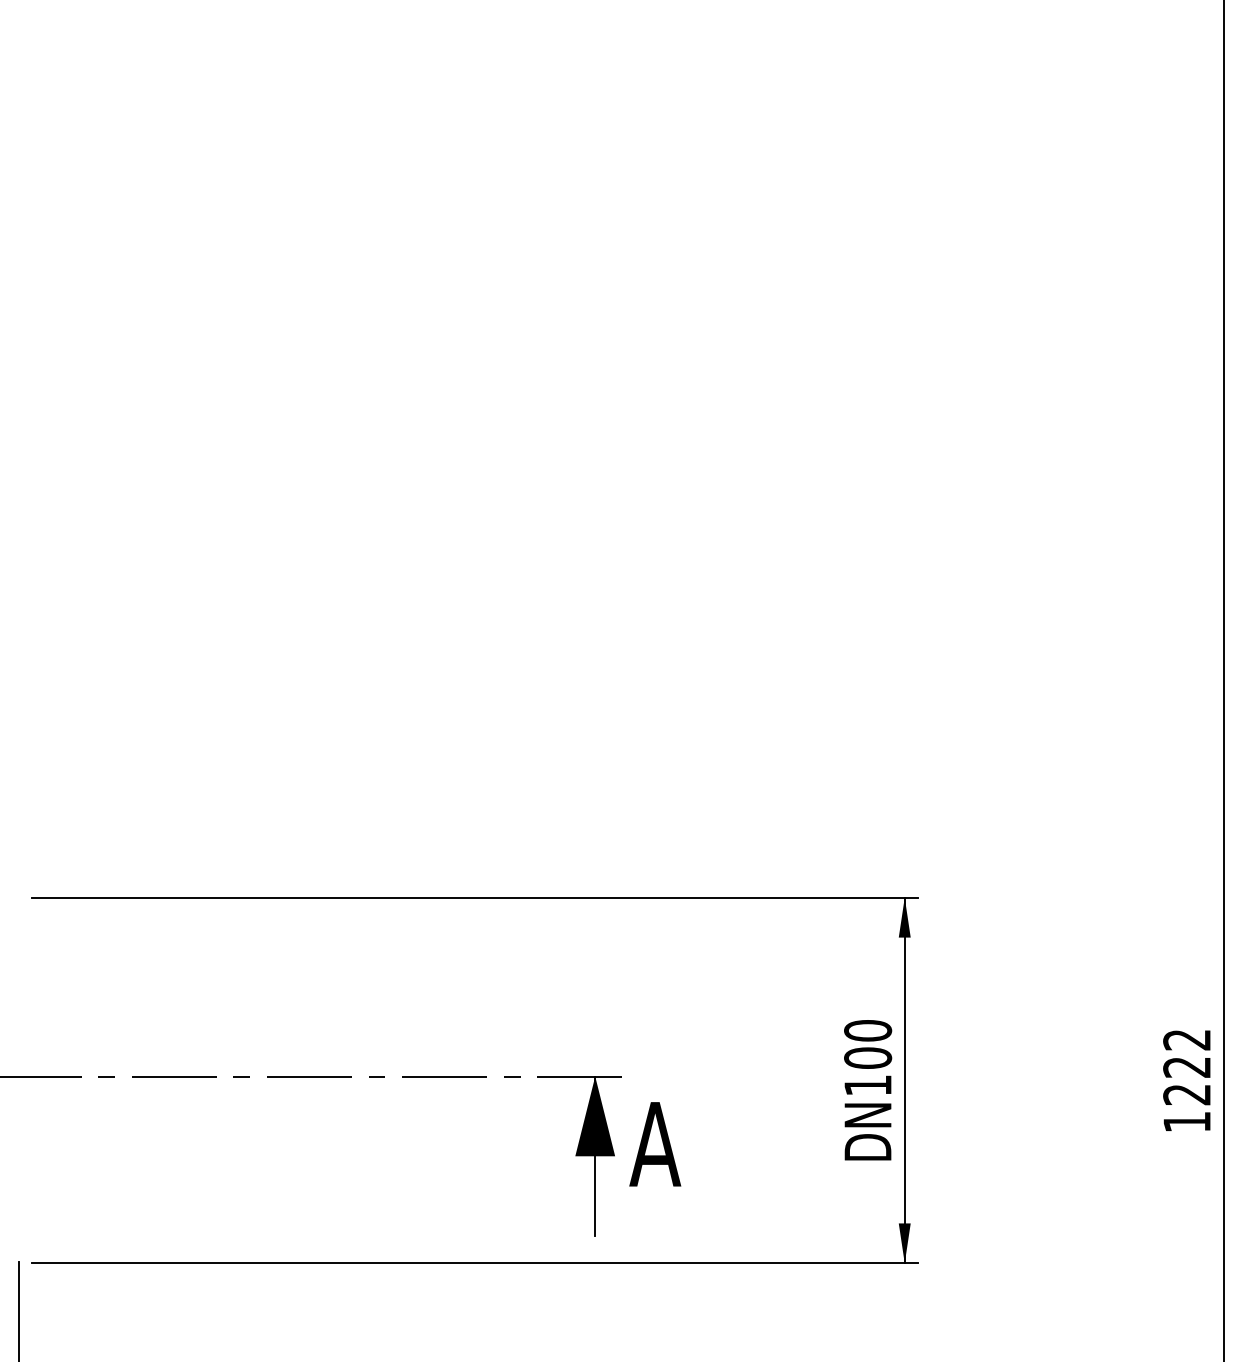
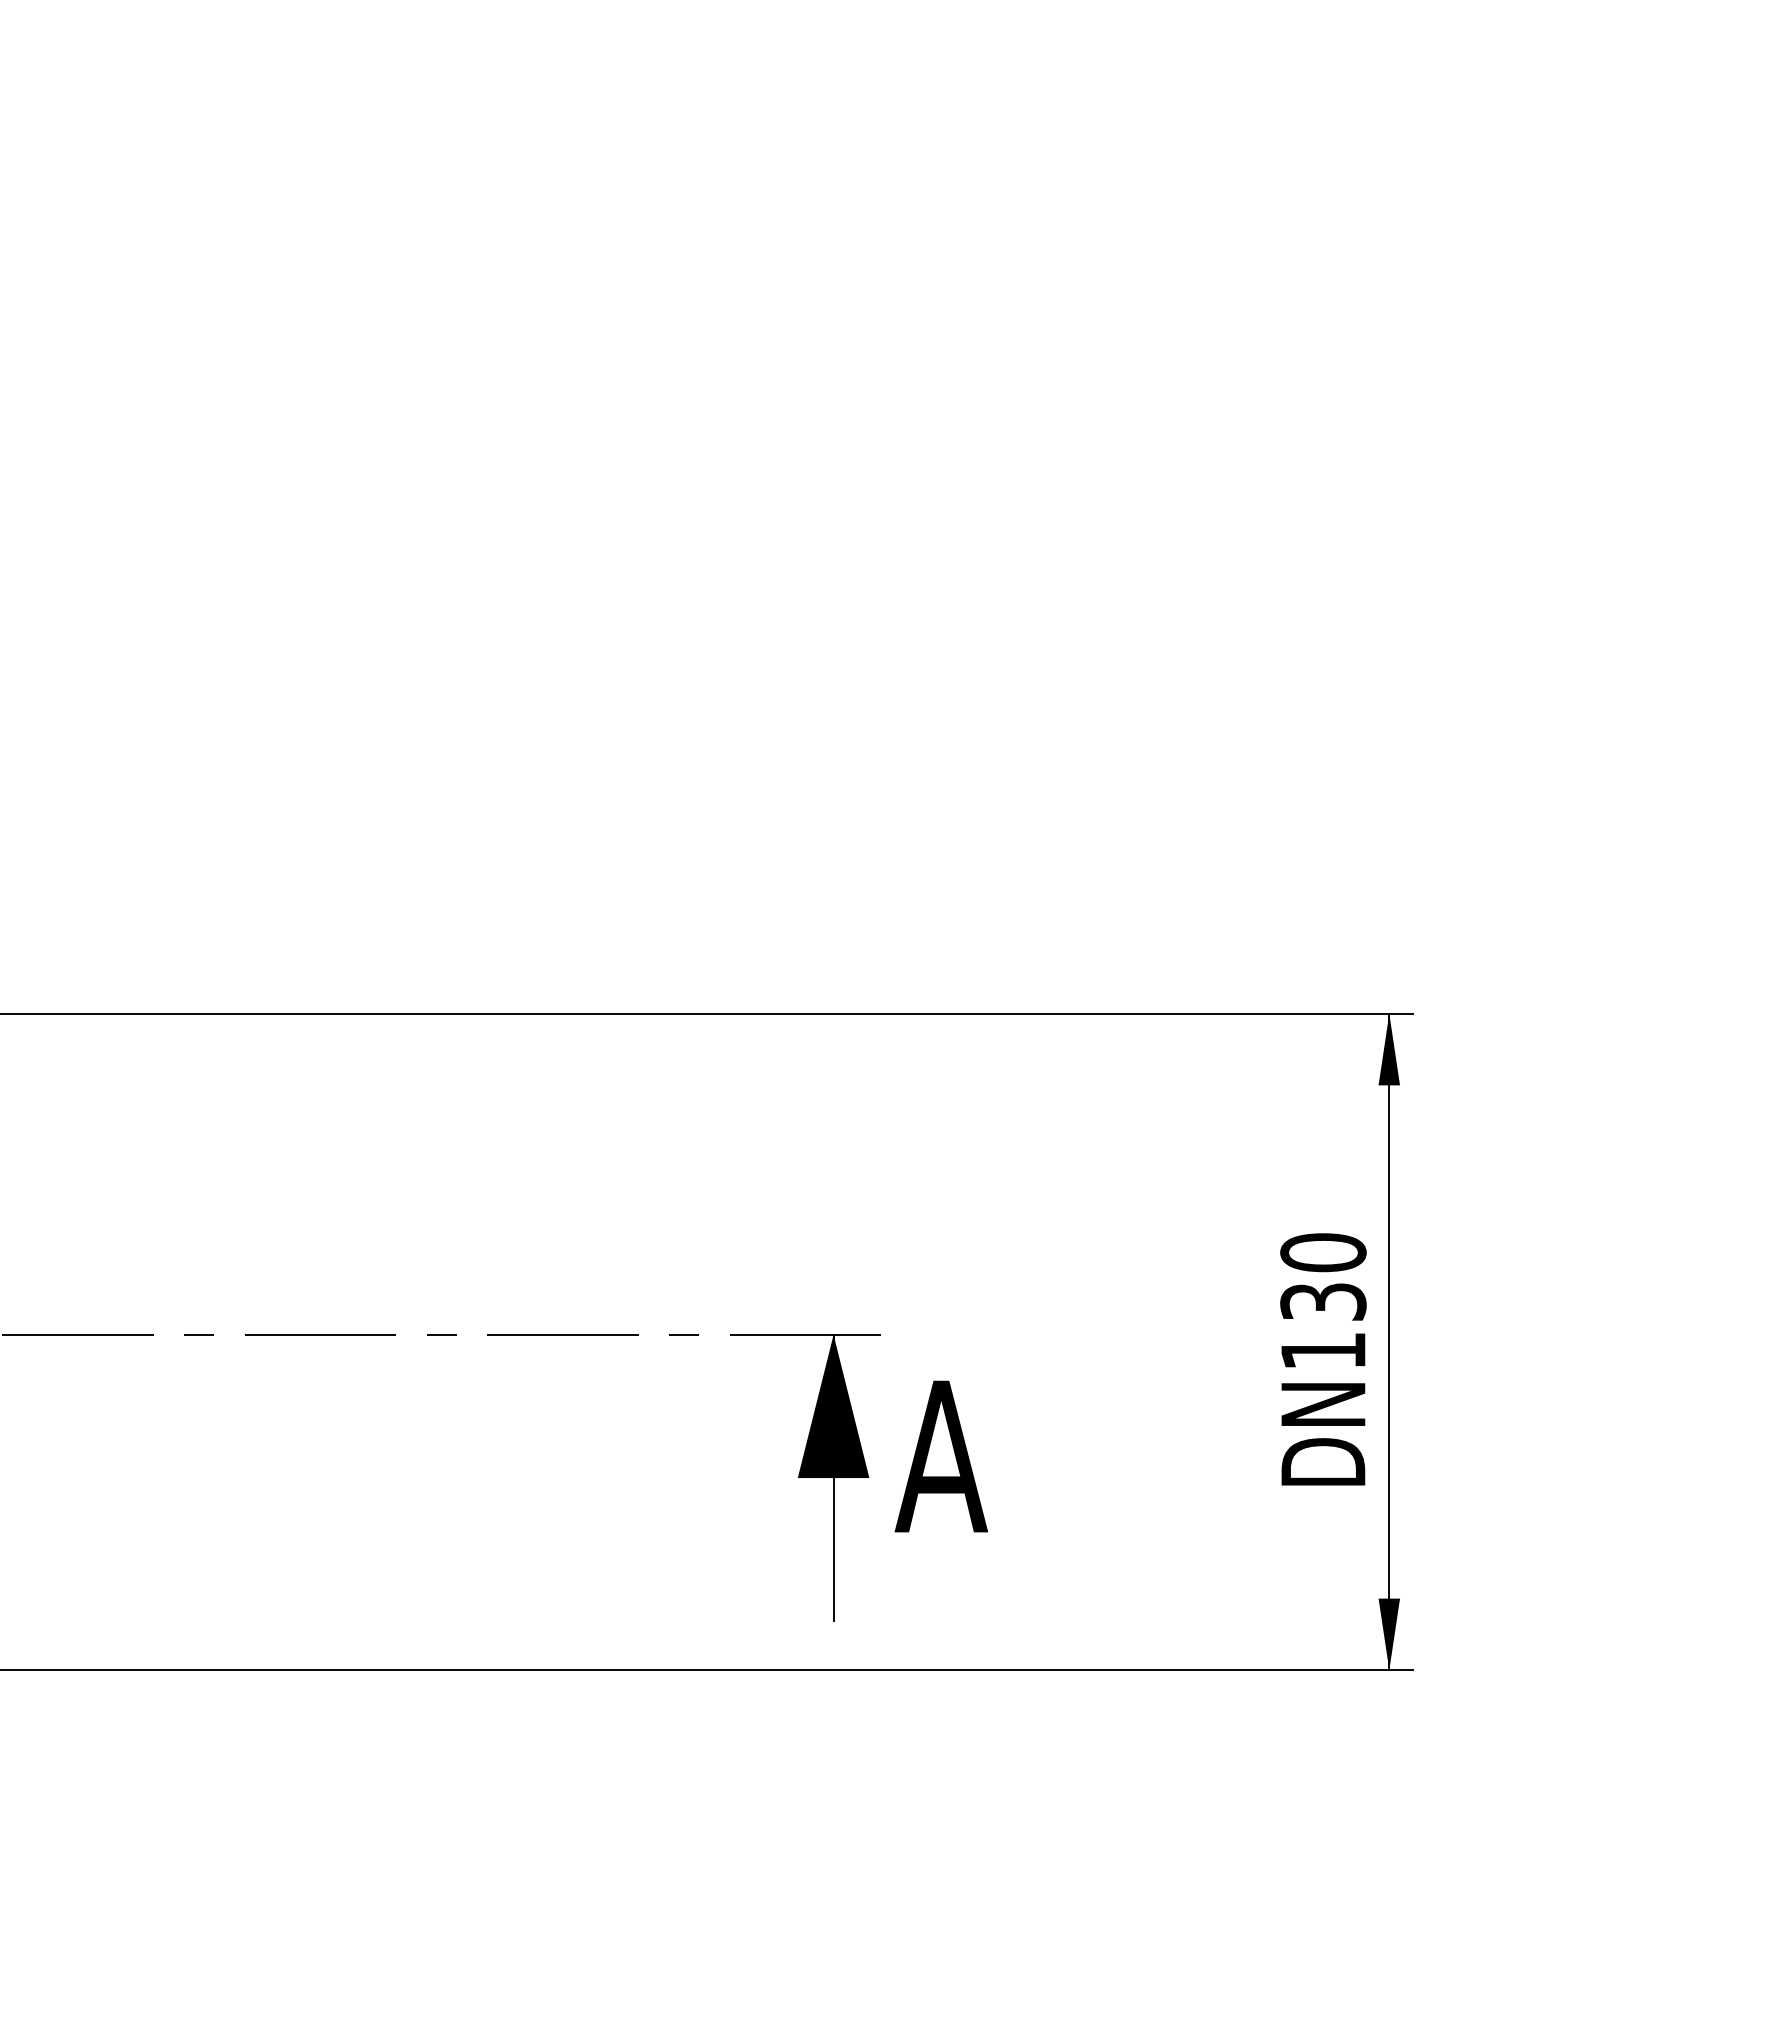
text: (868, 1057) -> (1324, 1300), DN100 -> DN130

